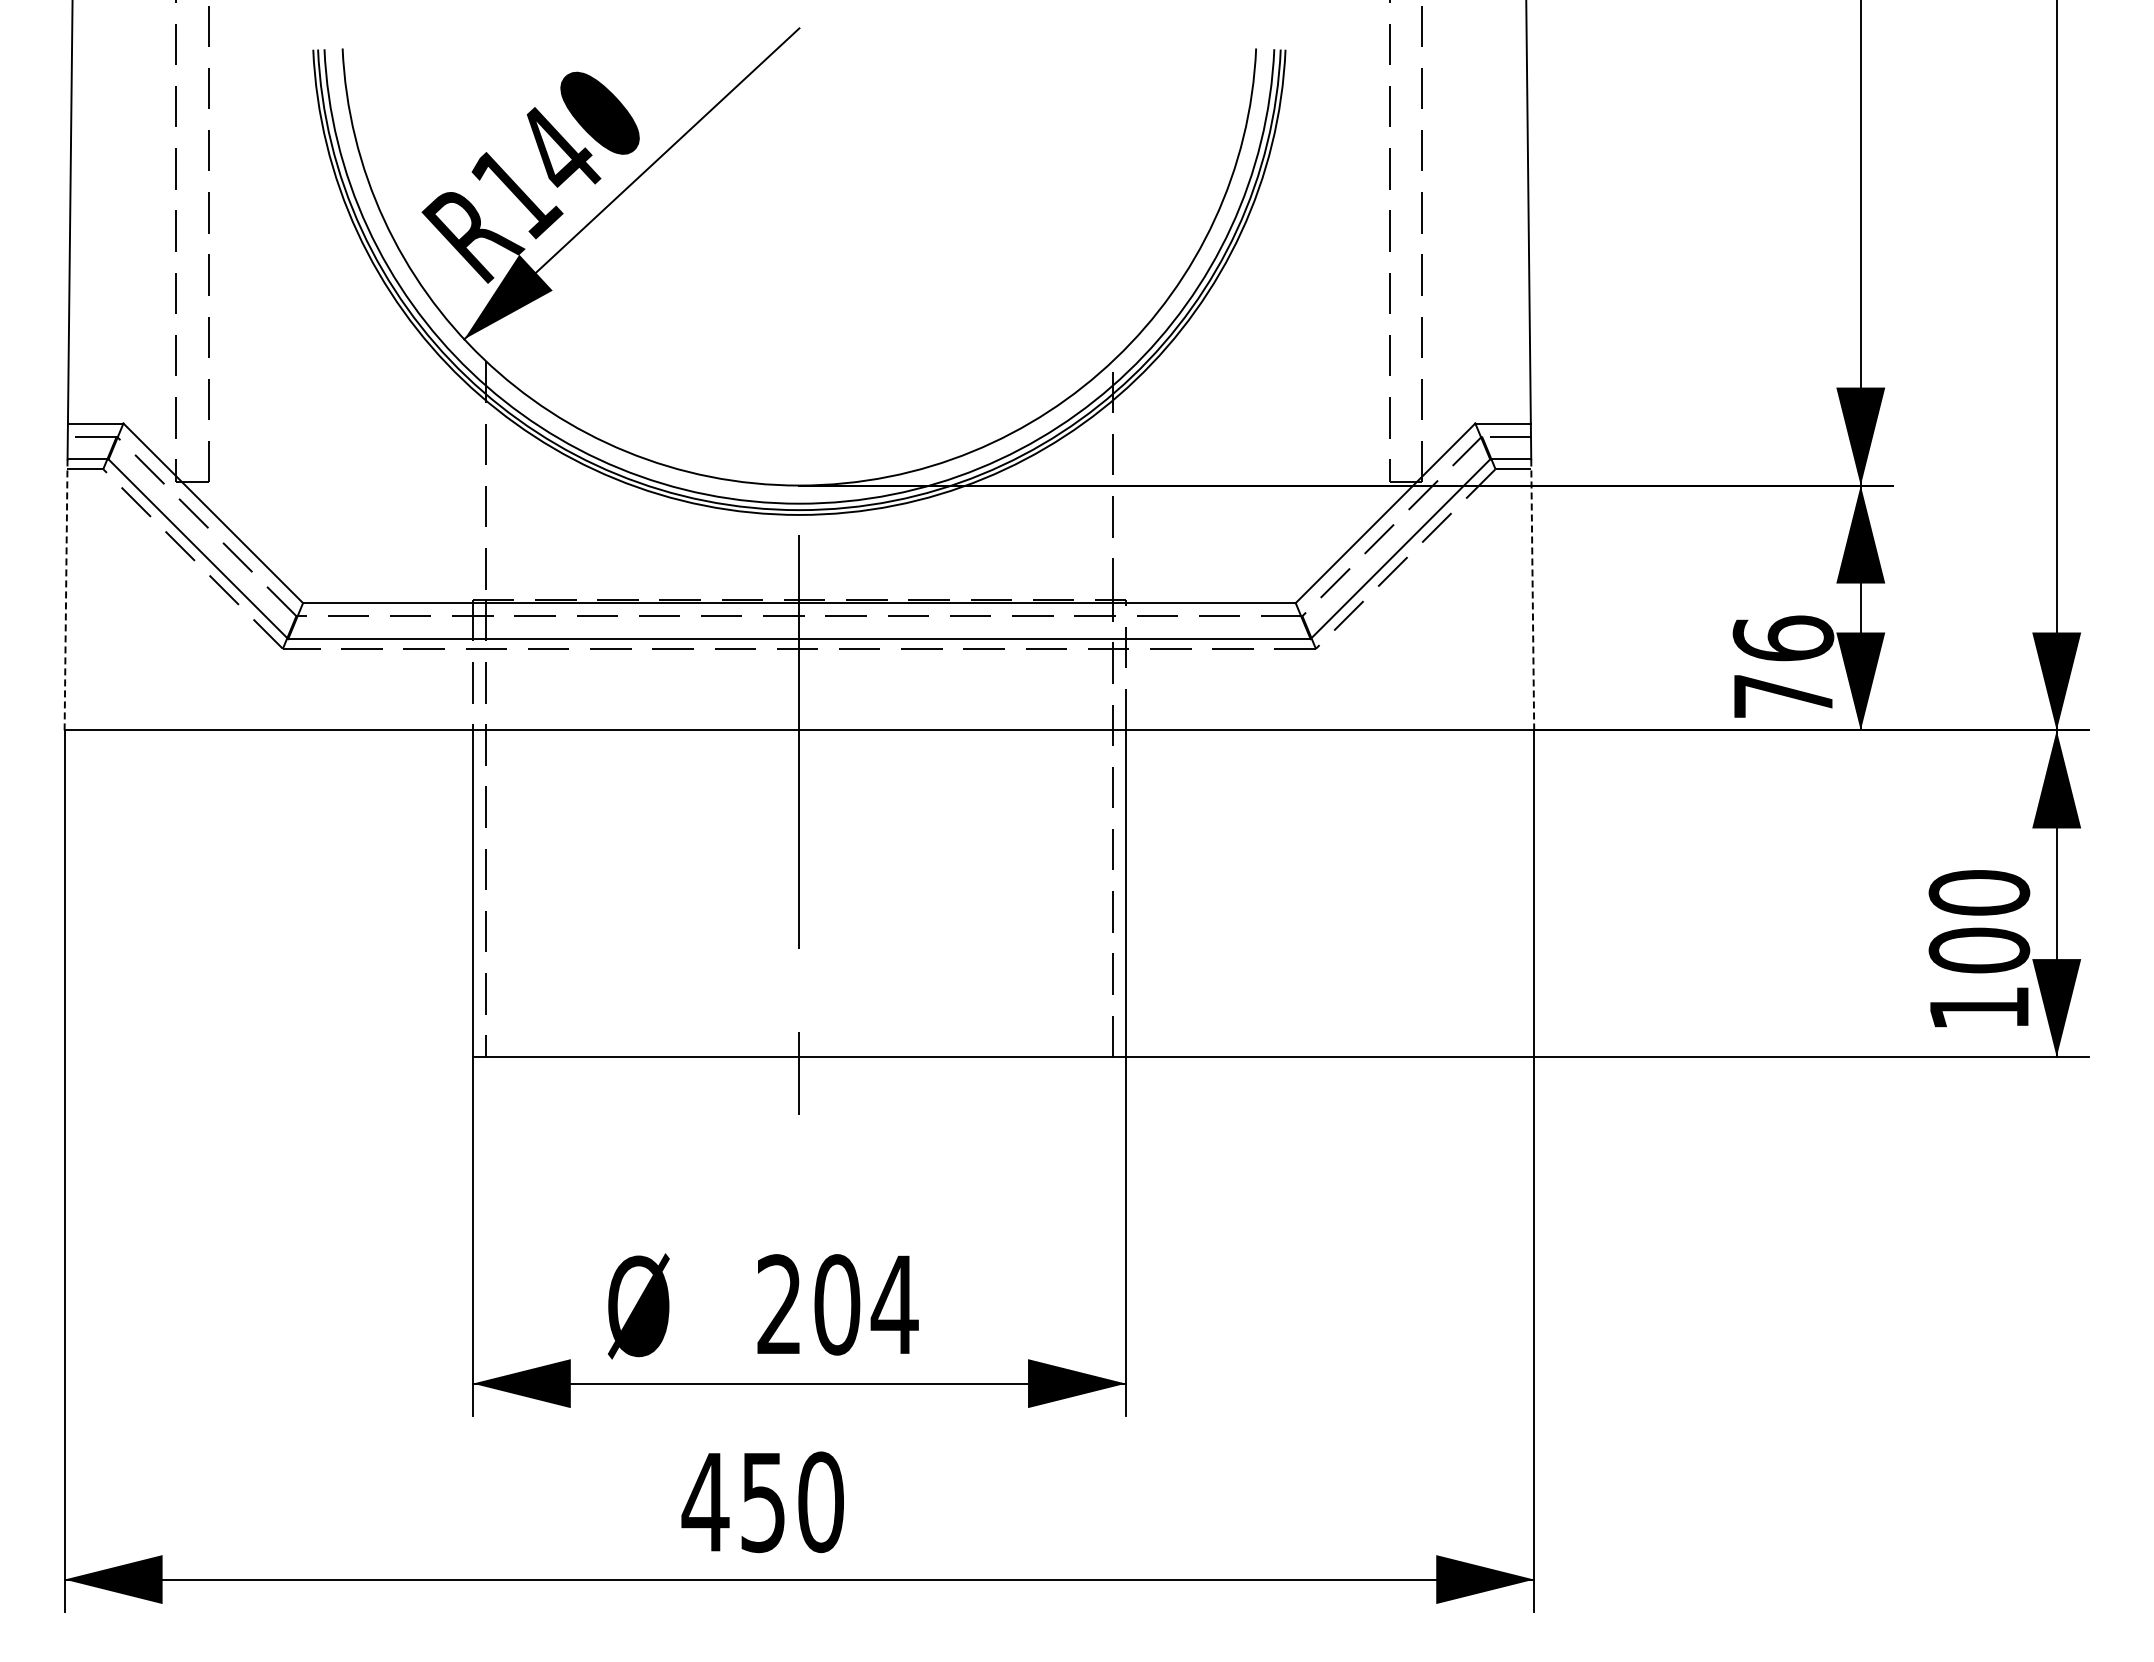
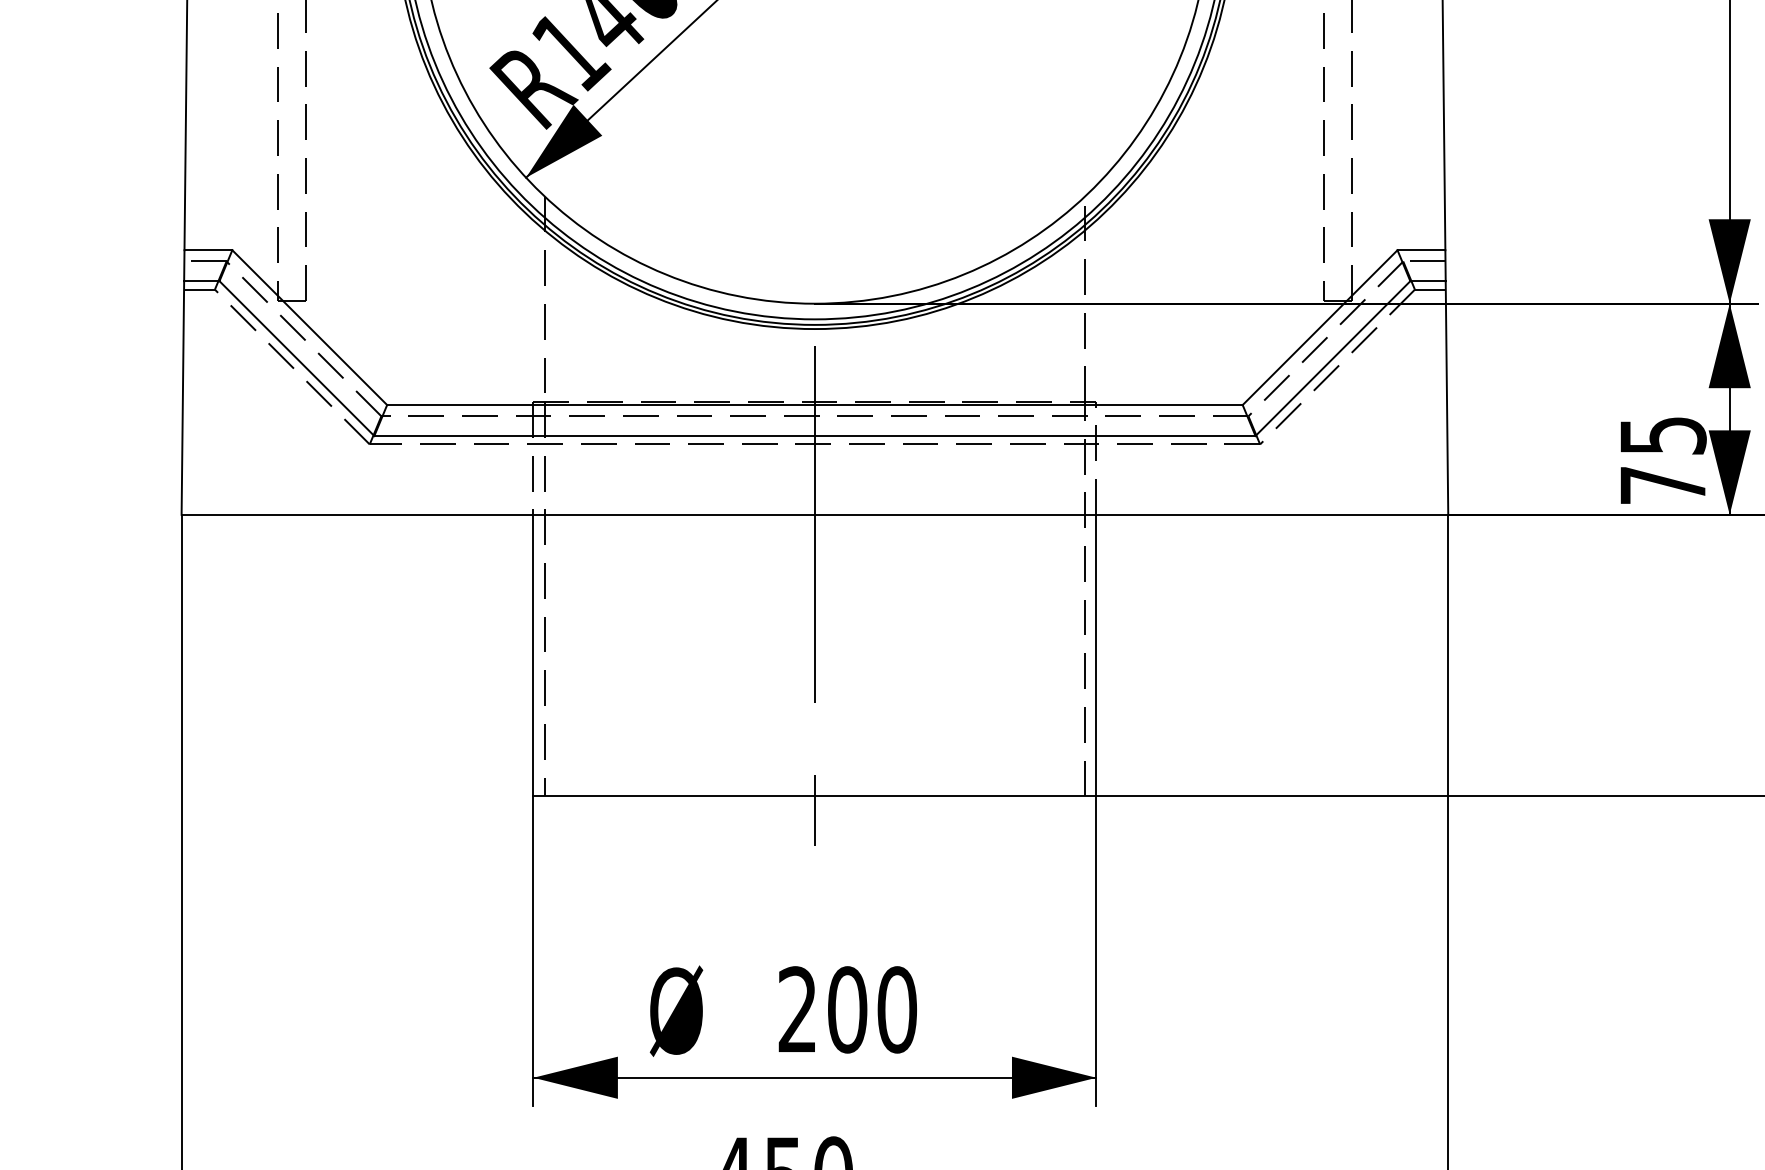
line: (66, 594) -> (183, 397), dashed -> solid
line: (1532, 594) -> (1446, 397), dashed -> solid
text: (1783, 638) -> (1663, 435), 76 -> 75
text: (894, 1304) -> (896, 1009), 204 -> 200

